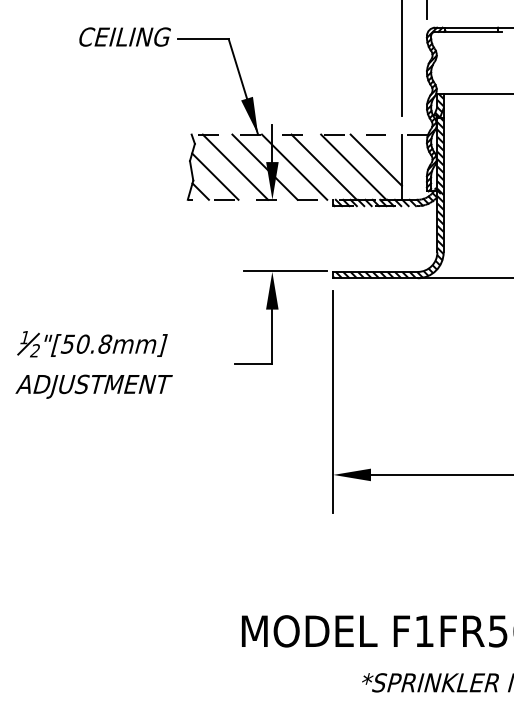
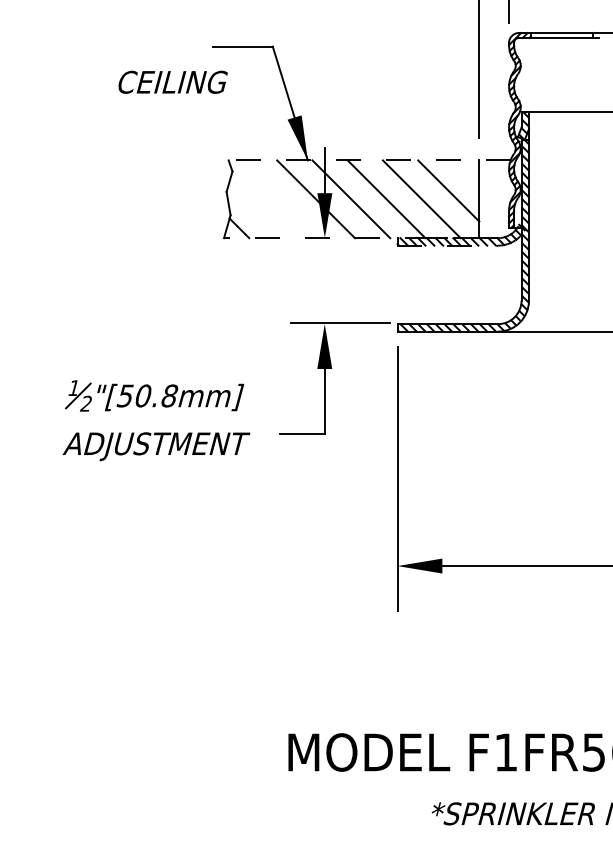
text: (124, 36) -> (172, 81), moved
line: (235, 166) -> (280, 198), removed
line: (215, 176) -> (257, 210), removed
part: (93, 375) -> (155, 433), moved

